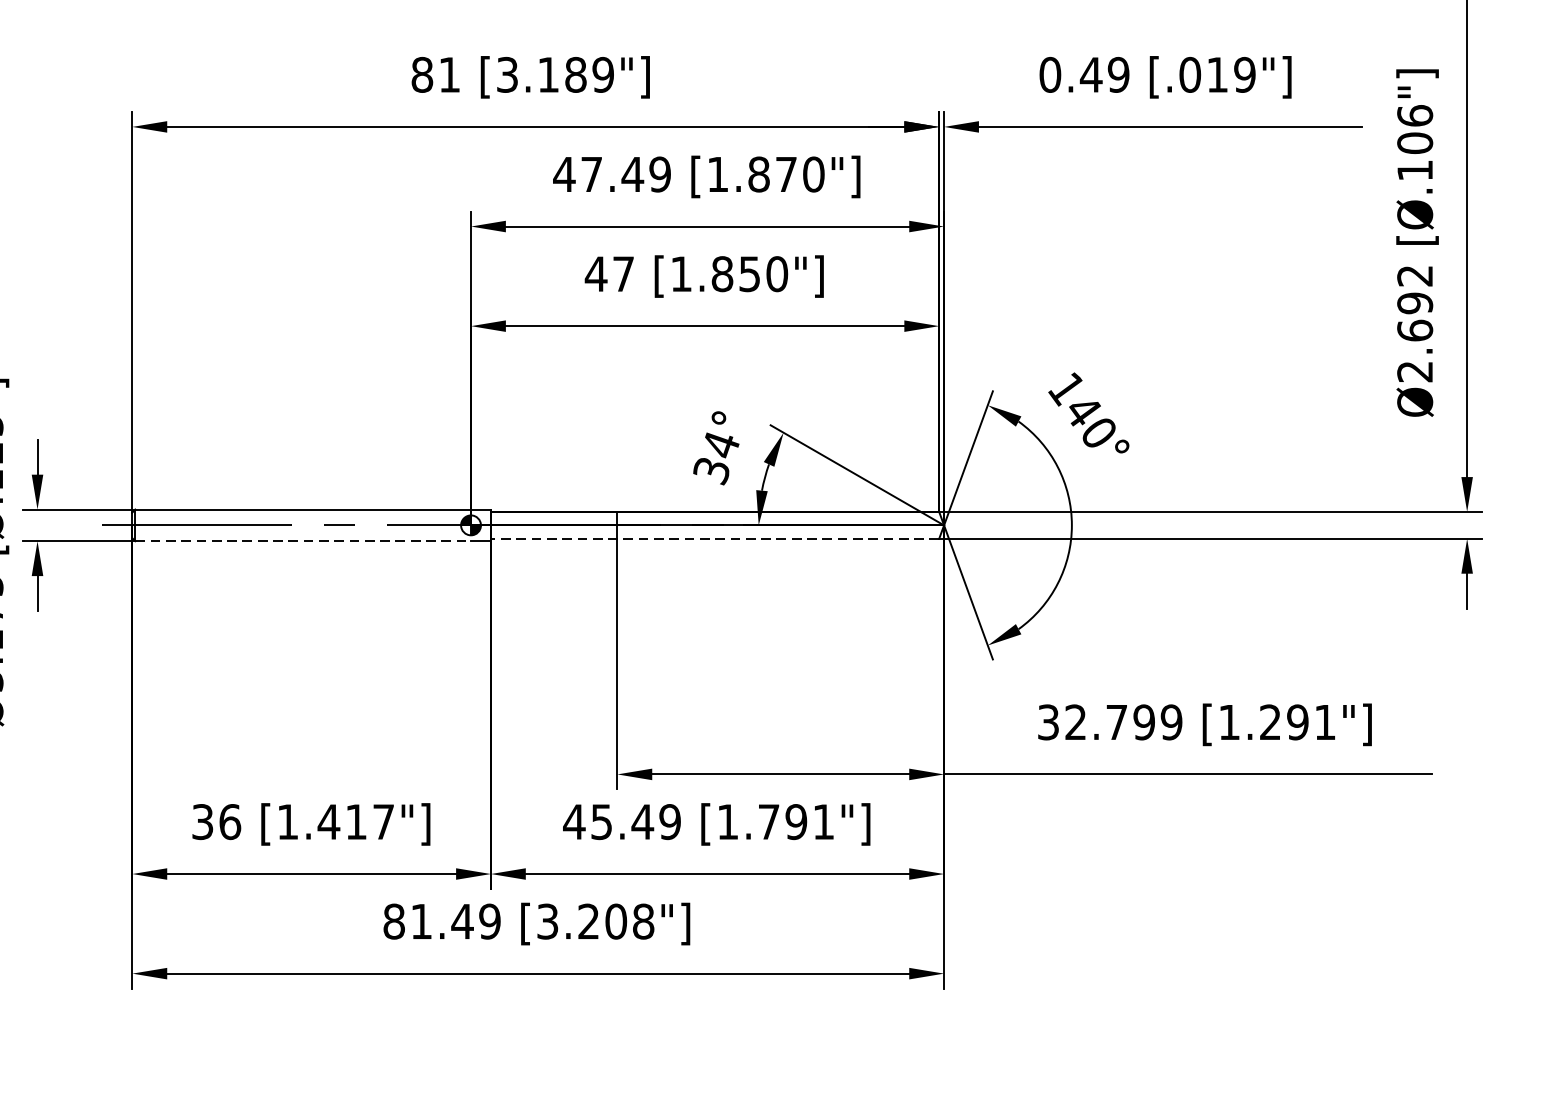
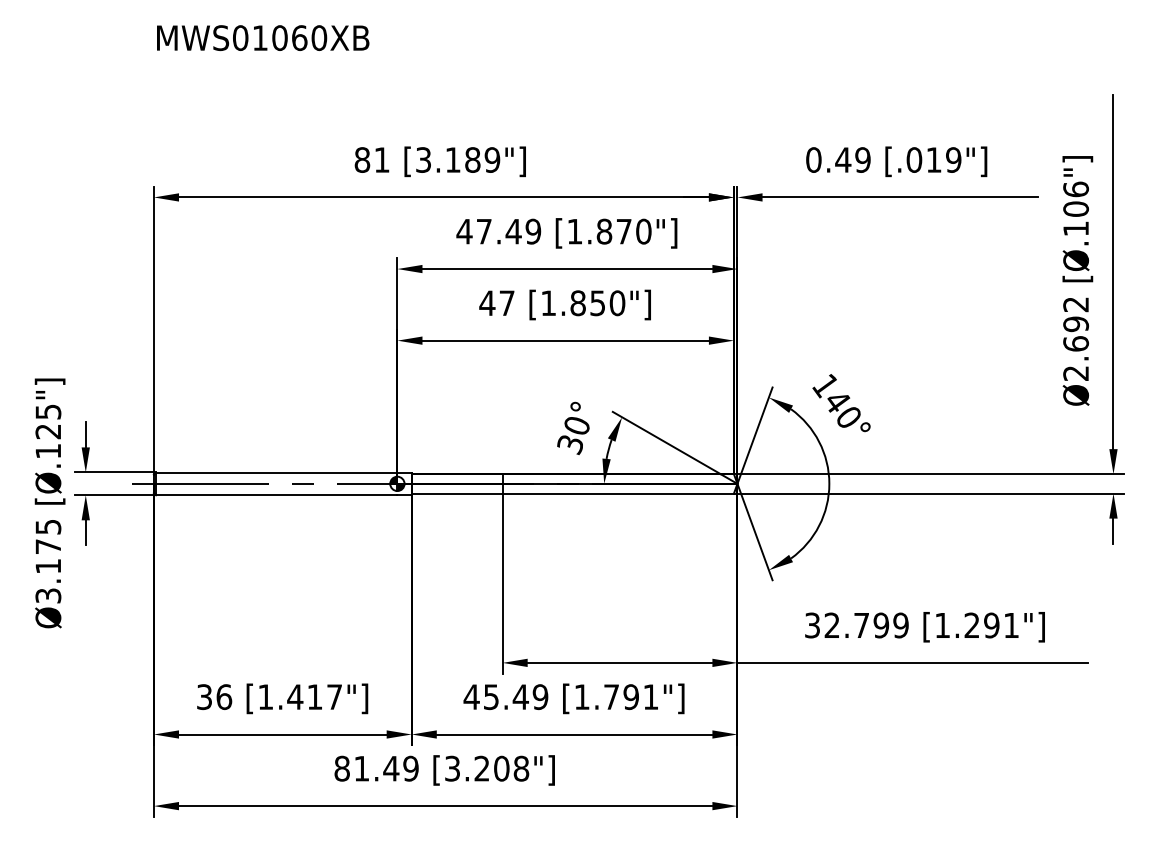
text: (721, 445) -> (577, 426), 34° -> 30°
line: (714, 538) -> (572, 493), dashed -> solid
line: (302, 541) -> (276, 495), dashed -> solid

